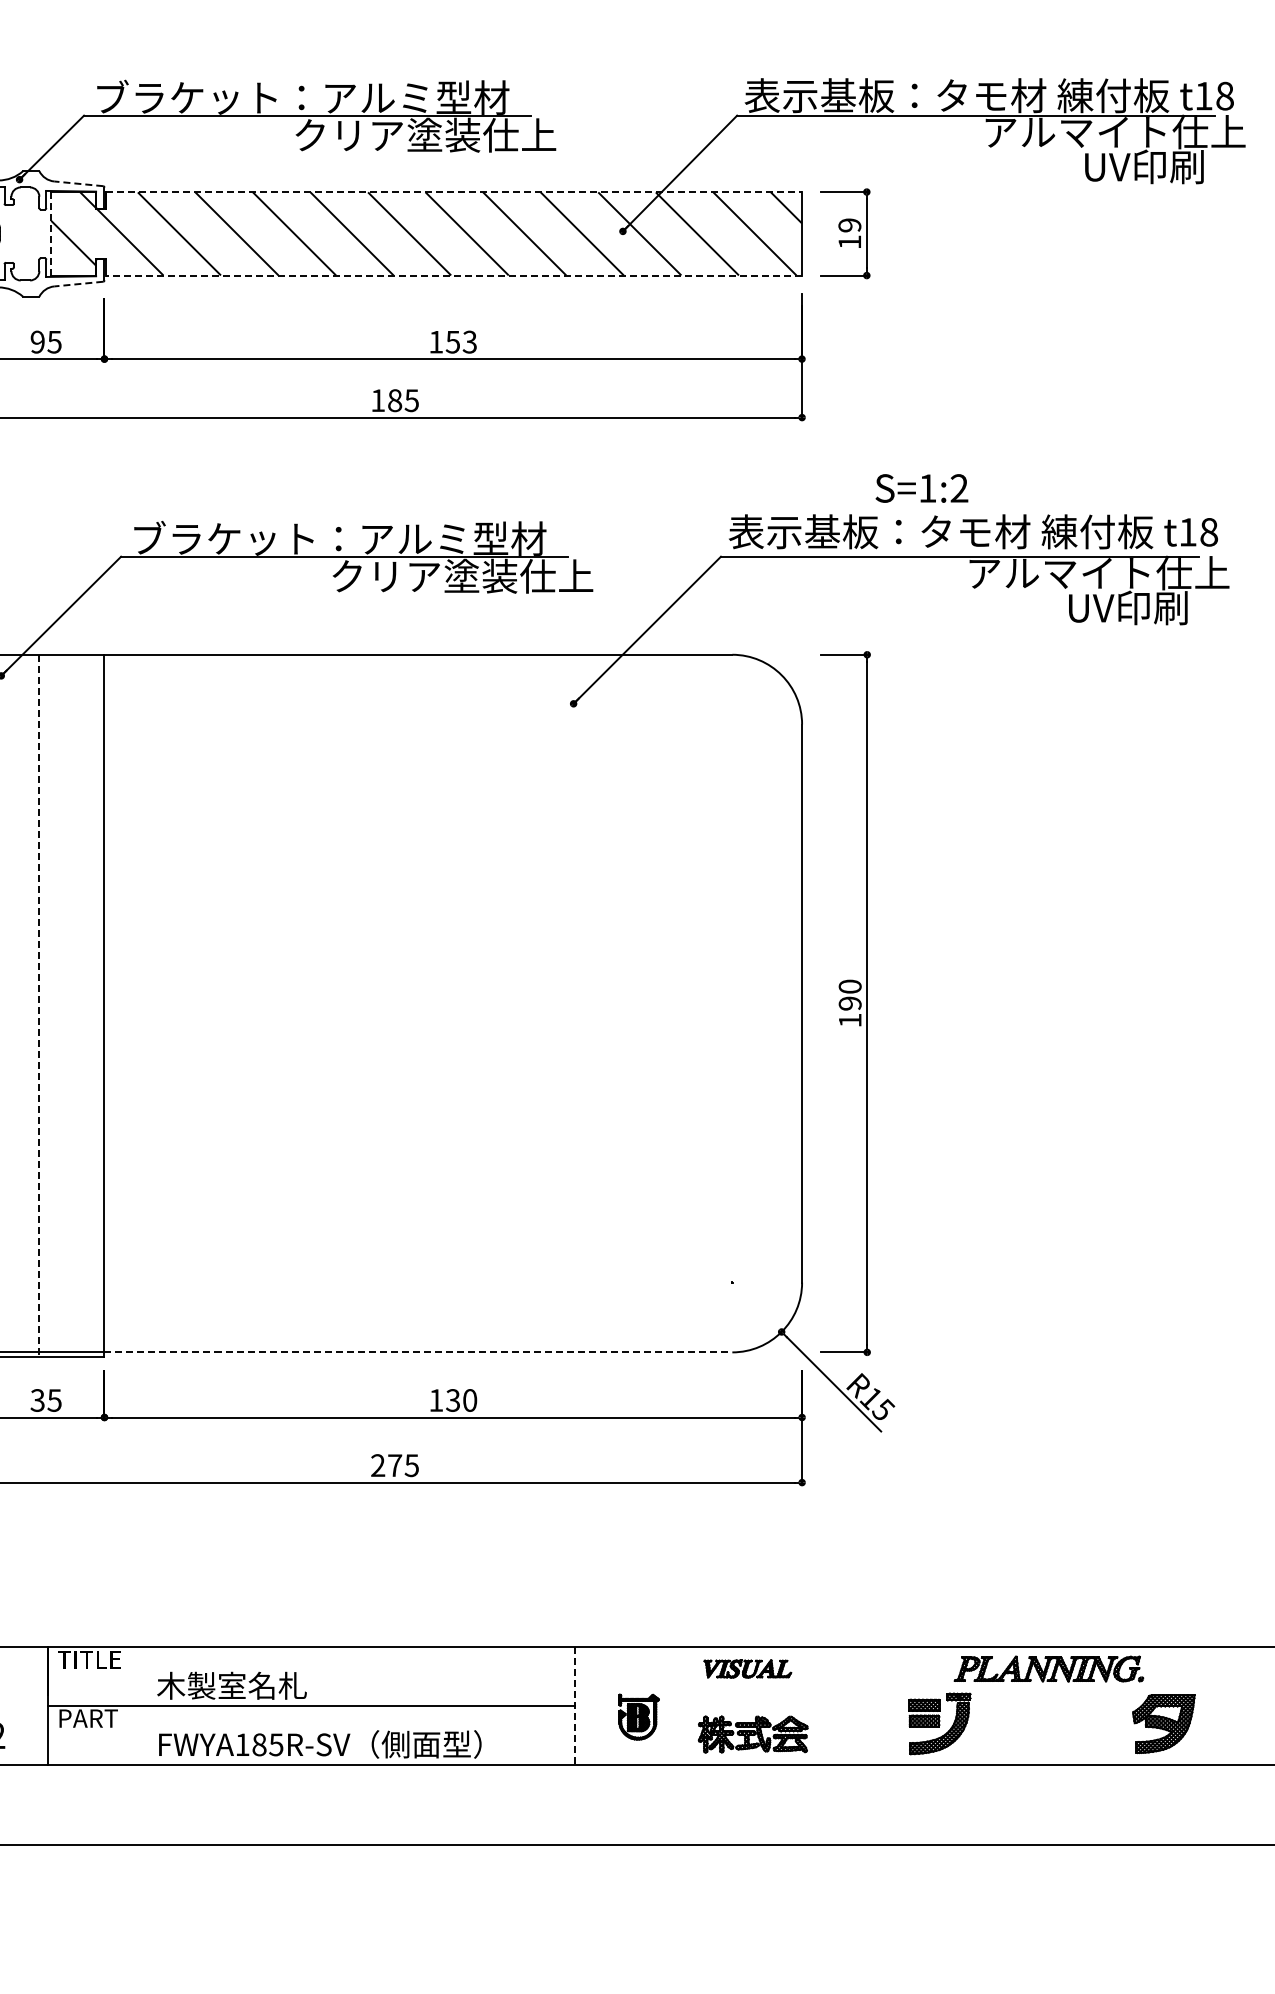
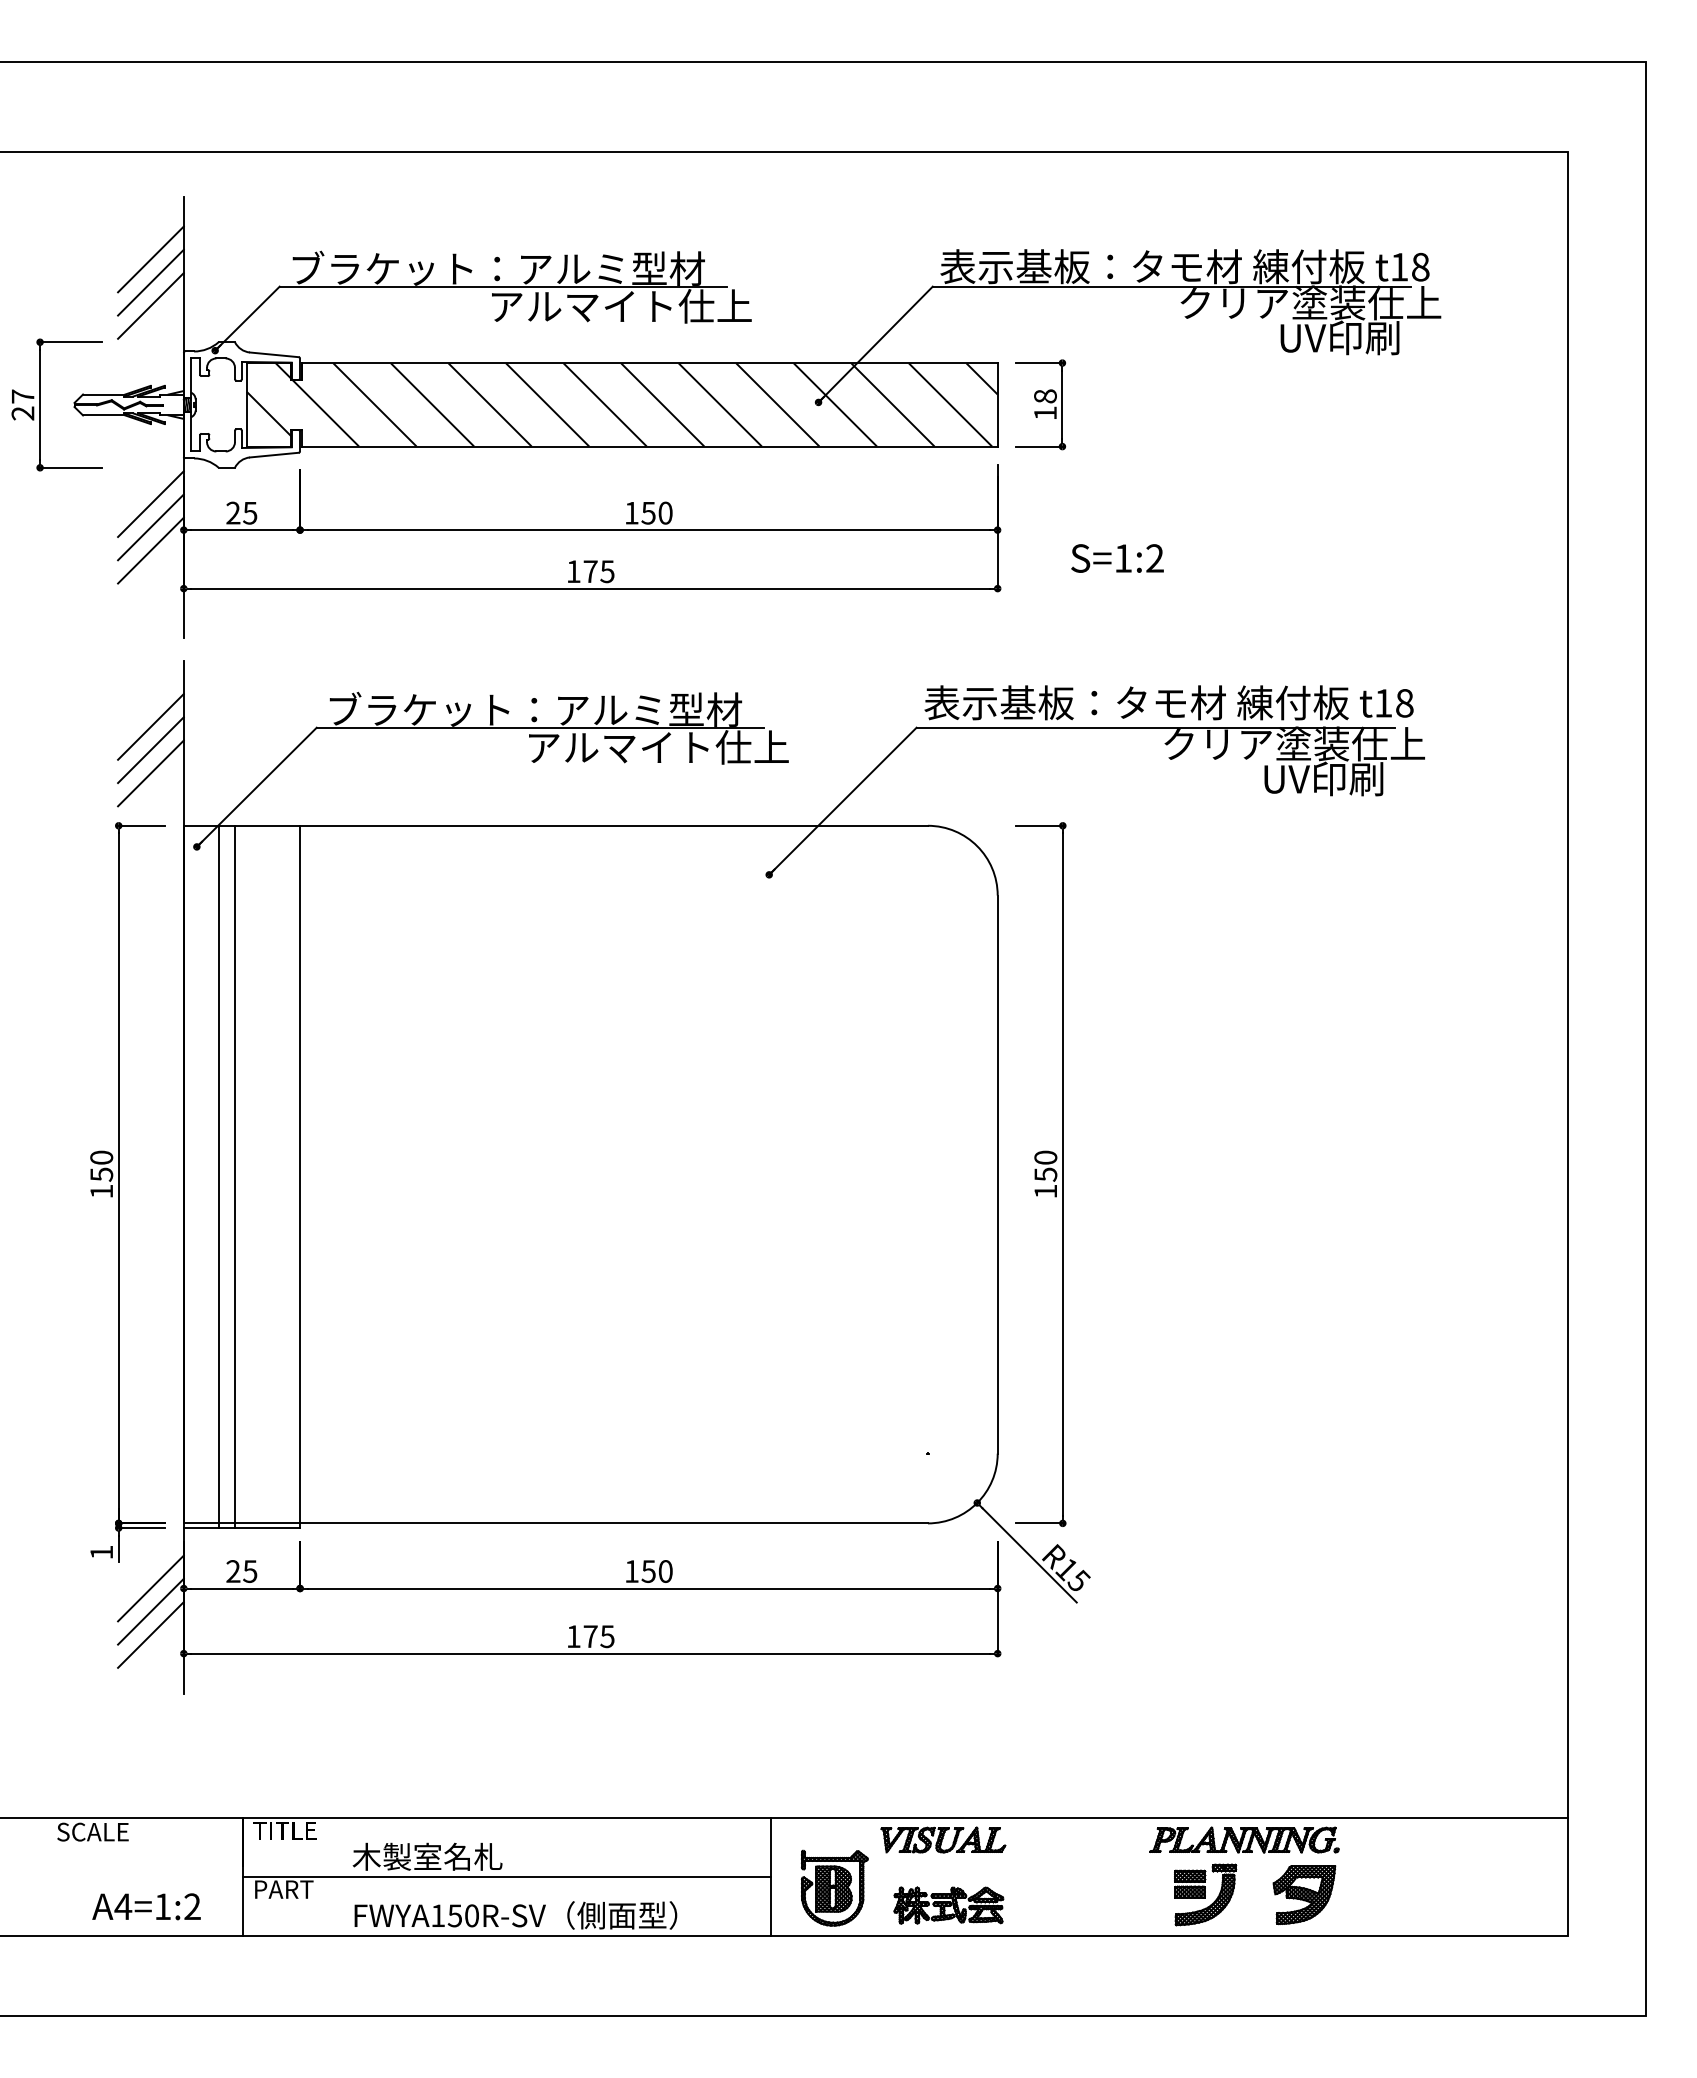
text: (1076, 131) -> (1272, 302), アルマイト仕上 -> クリア塗装仕上
text: (387, 134) -> (583, 305), クリア塗装仕上 -> アルマイト仕上
line: (78, 183) -> (274, 354), dashed -> solid
line: (453, 192) -> (649, 363), dashed -> solid
text: (849, 225) -> (1045, 396), 19 -> 18
line: (50, 233) -> (246, 404), dashed -> solid
line: (453, 275) -> (649, 446), dashed -> solid
line: (78, 284) -> (274, 455), dashed -> solid
text: (469, 341) -> (665, 512), 153 -> 150
text: (37, 342) -> (233, 513), 95 -> 25
text: (394, 400) -> (590, 571), 185 -> 175
text: (921, 488) -> (1117, 558), moved
text: (1060, 572) -> (1256, 743), アルマイト仕上 -> クリア塗装仕上
text: (424, 575) -> (620, 746), クリア塗装仕上 -> アルマイト仕上
text: (849, 1003) -> (1045, 1174), 190 -> 150
line: (22, 1005) -> (218, 1176), added
line: (38, 1006) -> (234, 1177), dashed -> solid
line: (418, 1352) -> (614, 1523), dashed -> solid
text: (37, 1400) -> (233, 1571), 35 -> 25
text: (452, 1400) -> (648, 1571), 130 -> 150
text: (377, 1465) -> (573, 1636), 275 -> 175
part: (747, 1668) -> (943, 1839), size x1.43
line: (574, 1706) -> (770, 1877), dashed -> solid
part: (638, 1716) -> (834, 1887), size x1.67
part: (939, 1723) -> (1205, 1894), moved
part: (1163, 1724) -> (1304, 1895), moved
text: (266, 1744) -> (462, 1915), FWYA185R-SV -> FWYA150R-SV

